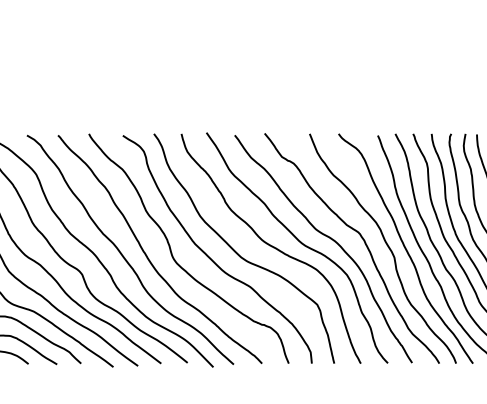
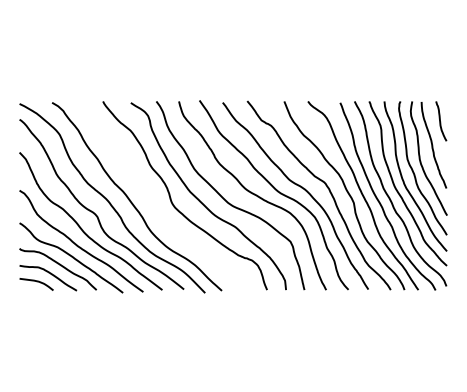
curve: (148, 255) -> (151, 201), removed

